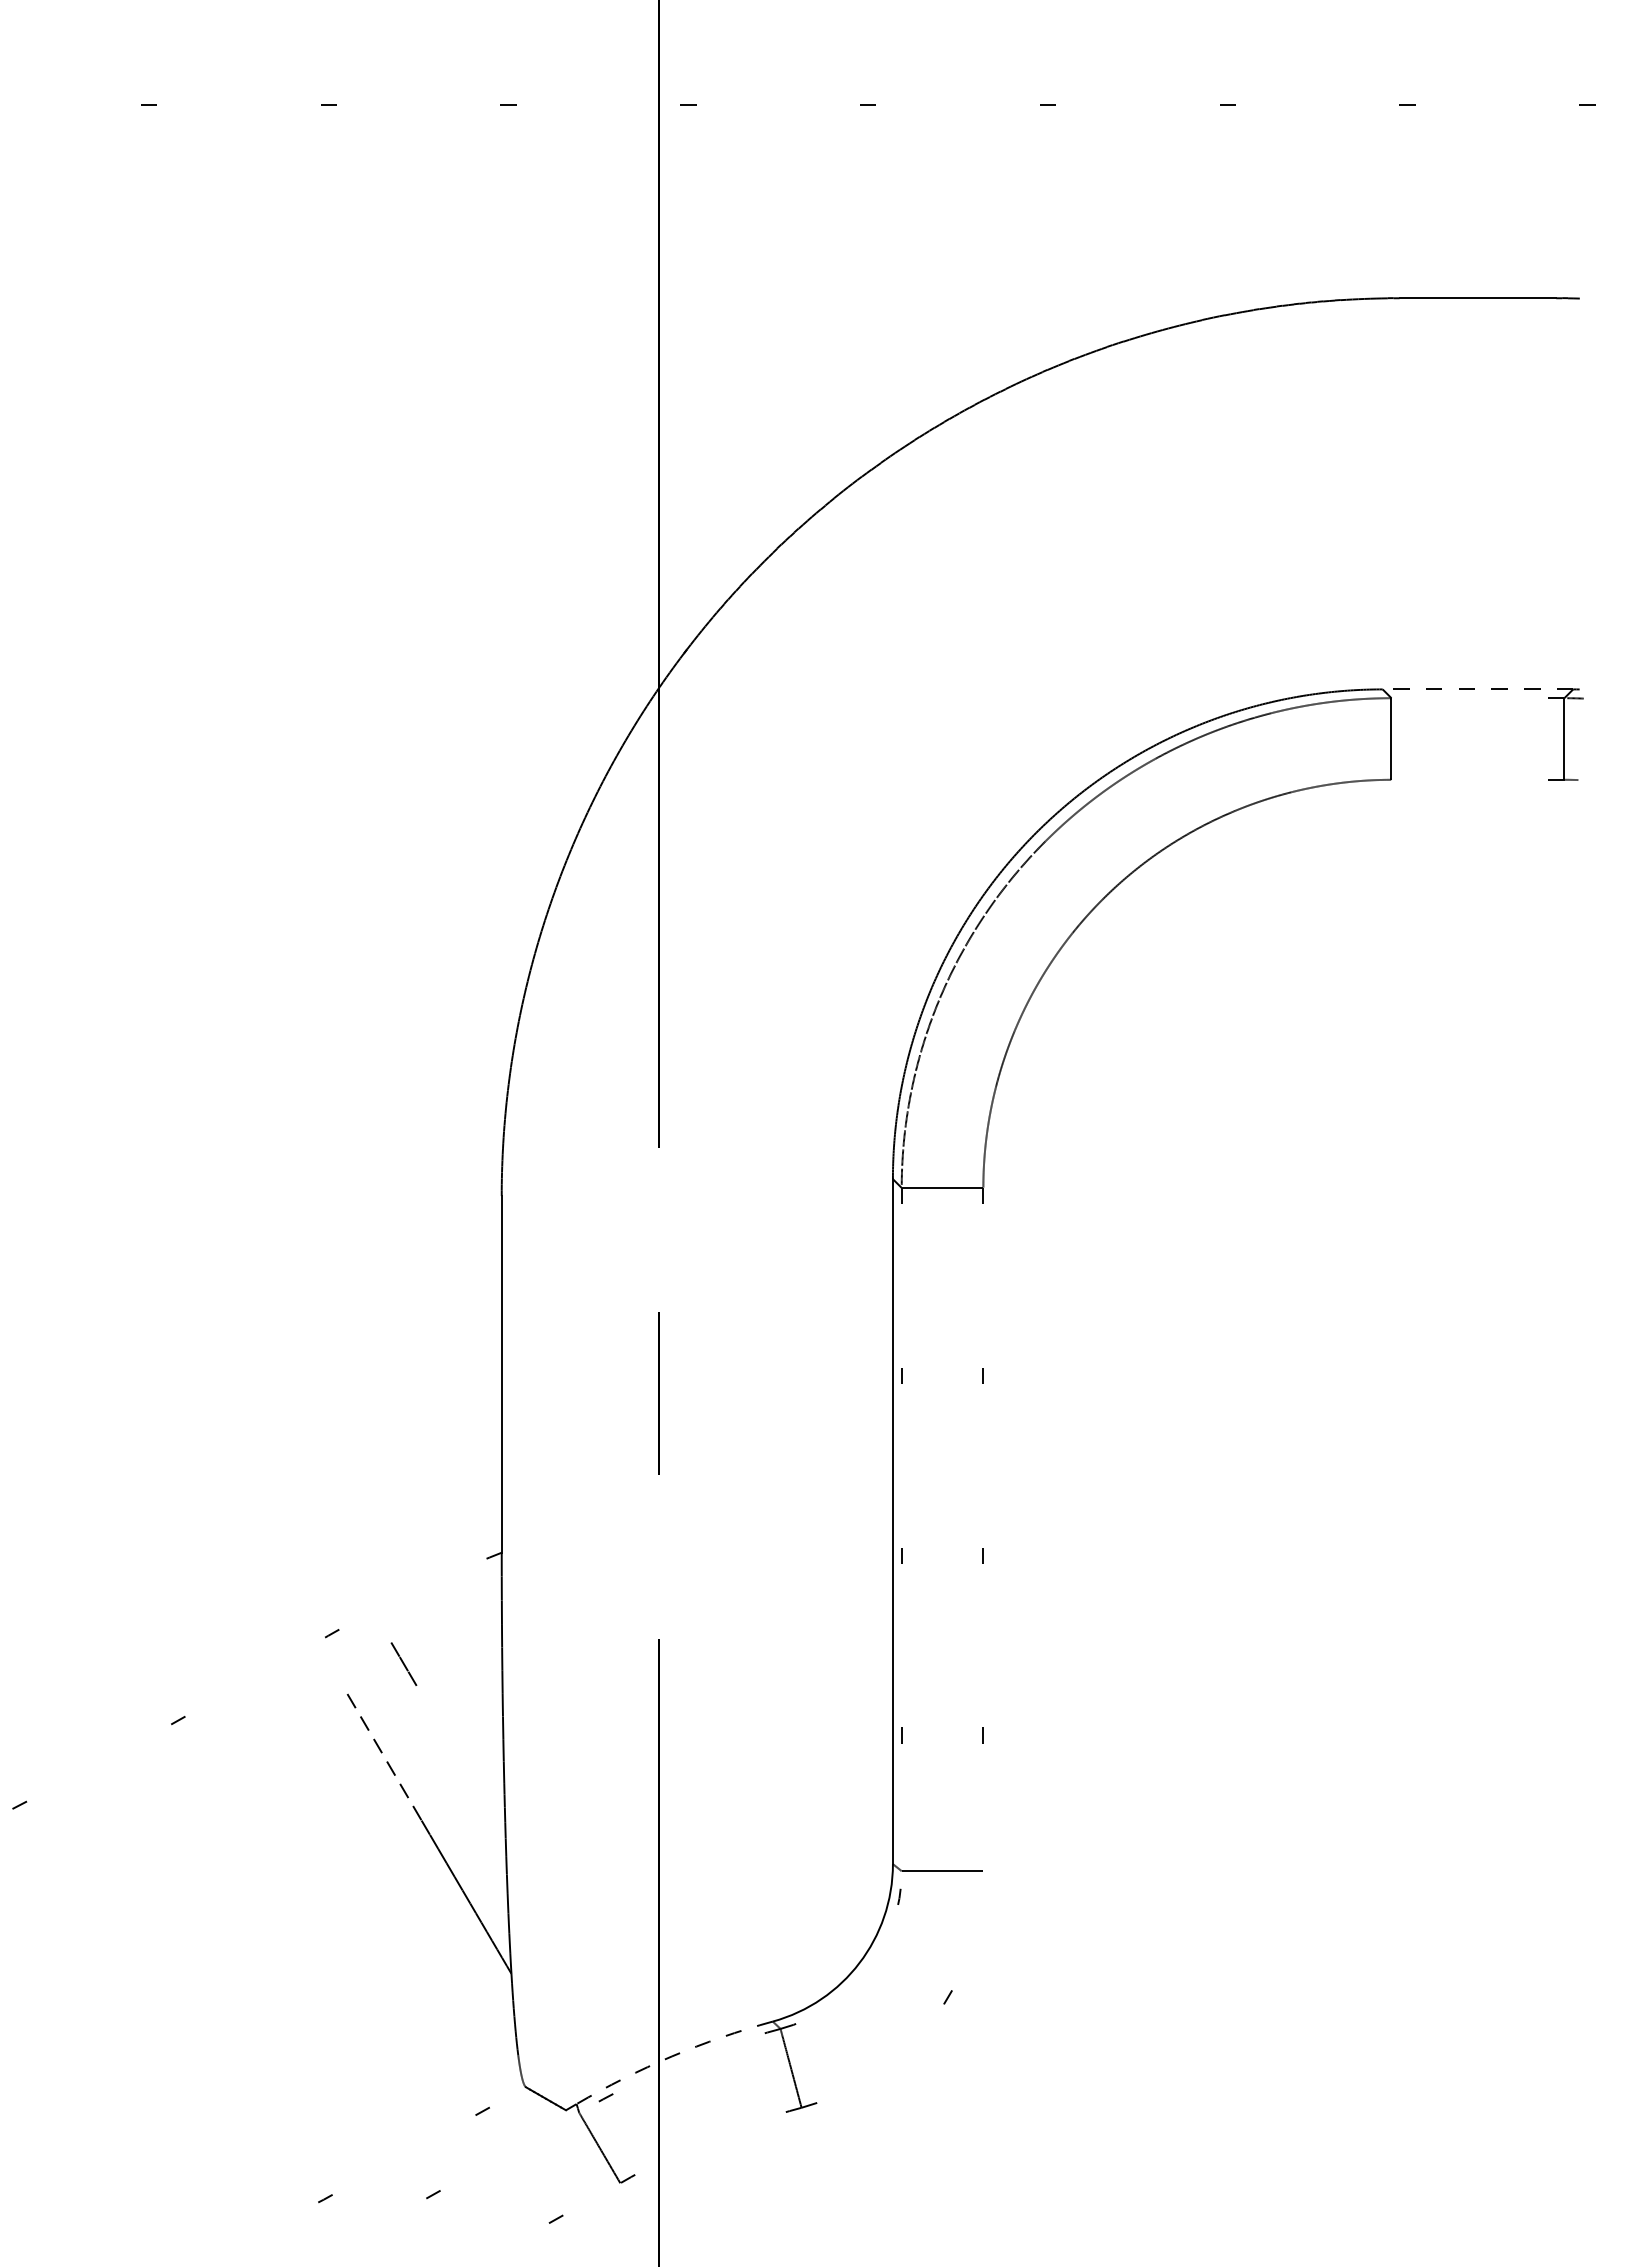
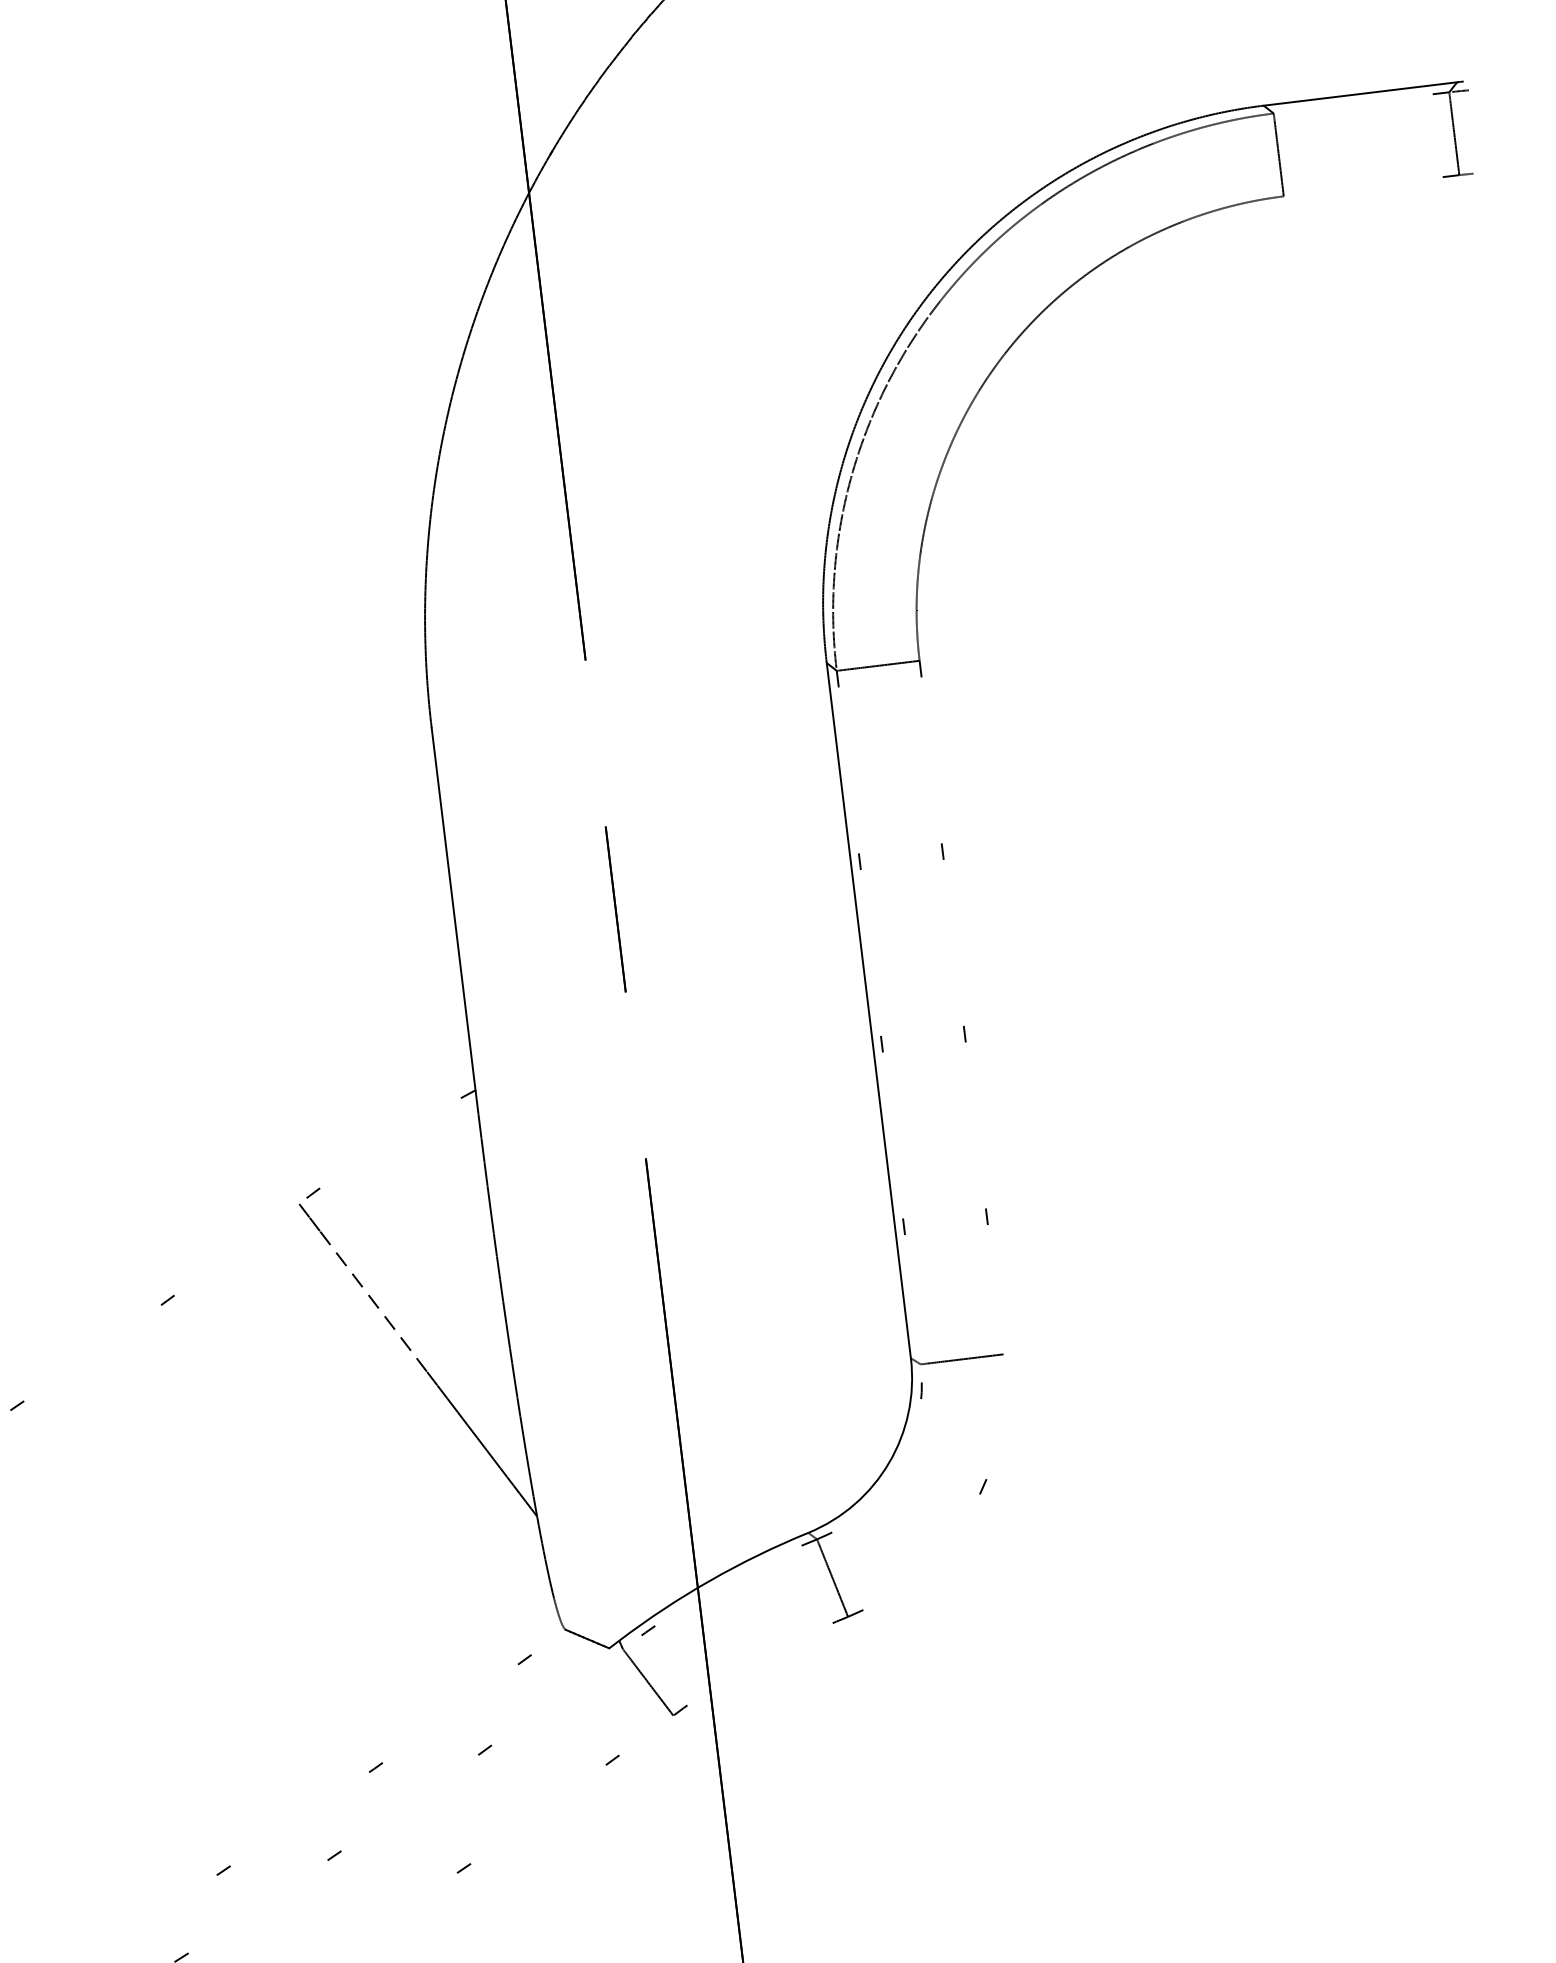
line: (1477, 689) -> (1360, 94), dashed -> solid
line: (403, 1663) -> (314, 1223), moved
arc: (672, 2056) -> (710, 1580), dashed -> solid

